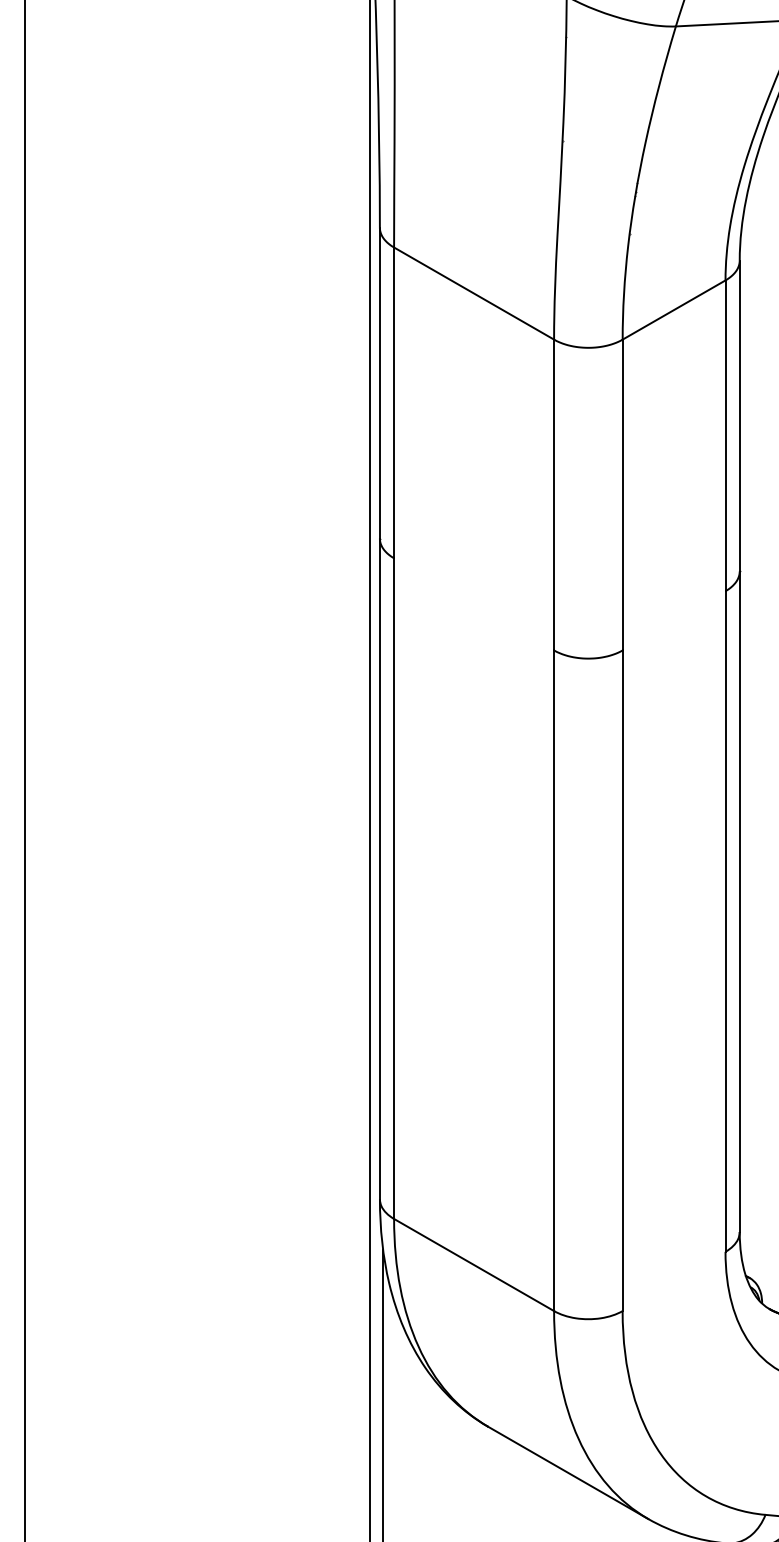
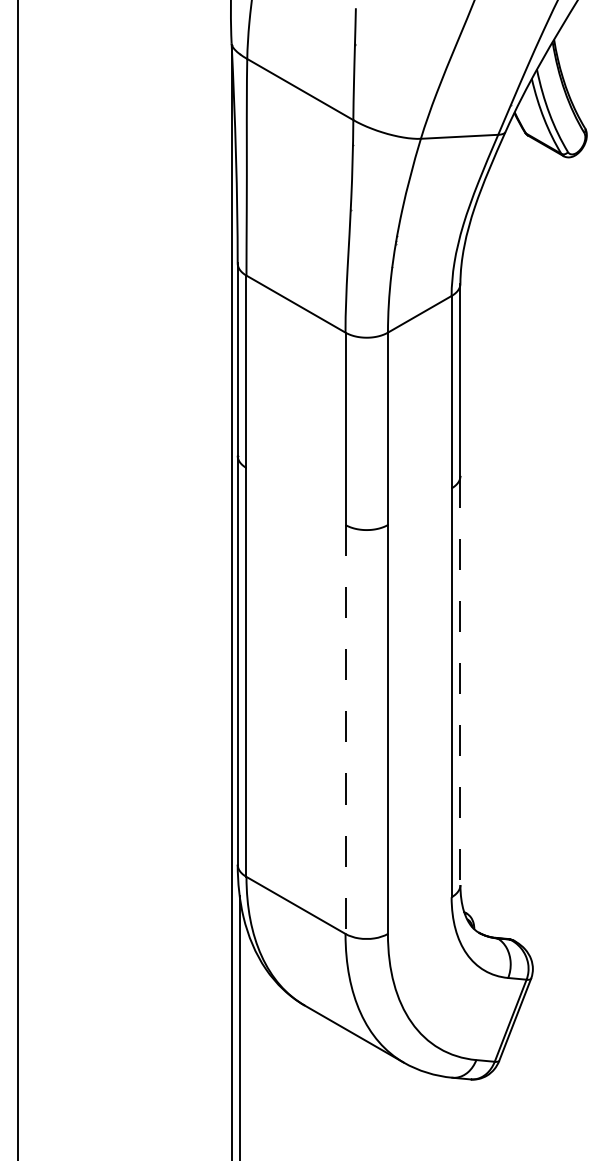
line: (739, 903) -> (460, 681), solid -> dashed
line: (554, 980) -> (345, 729), solid -> dashed

